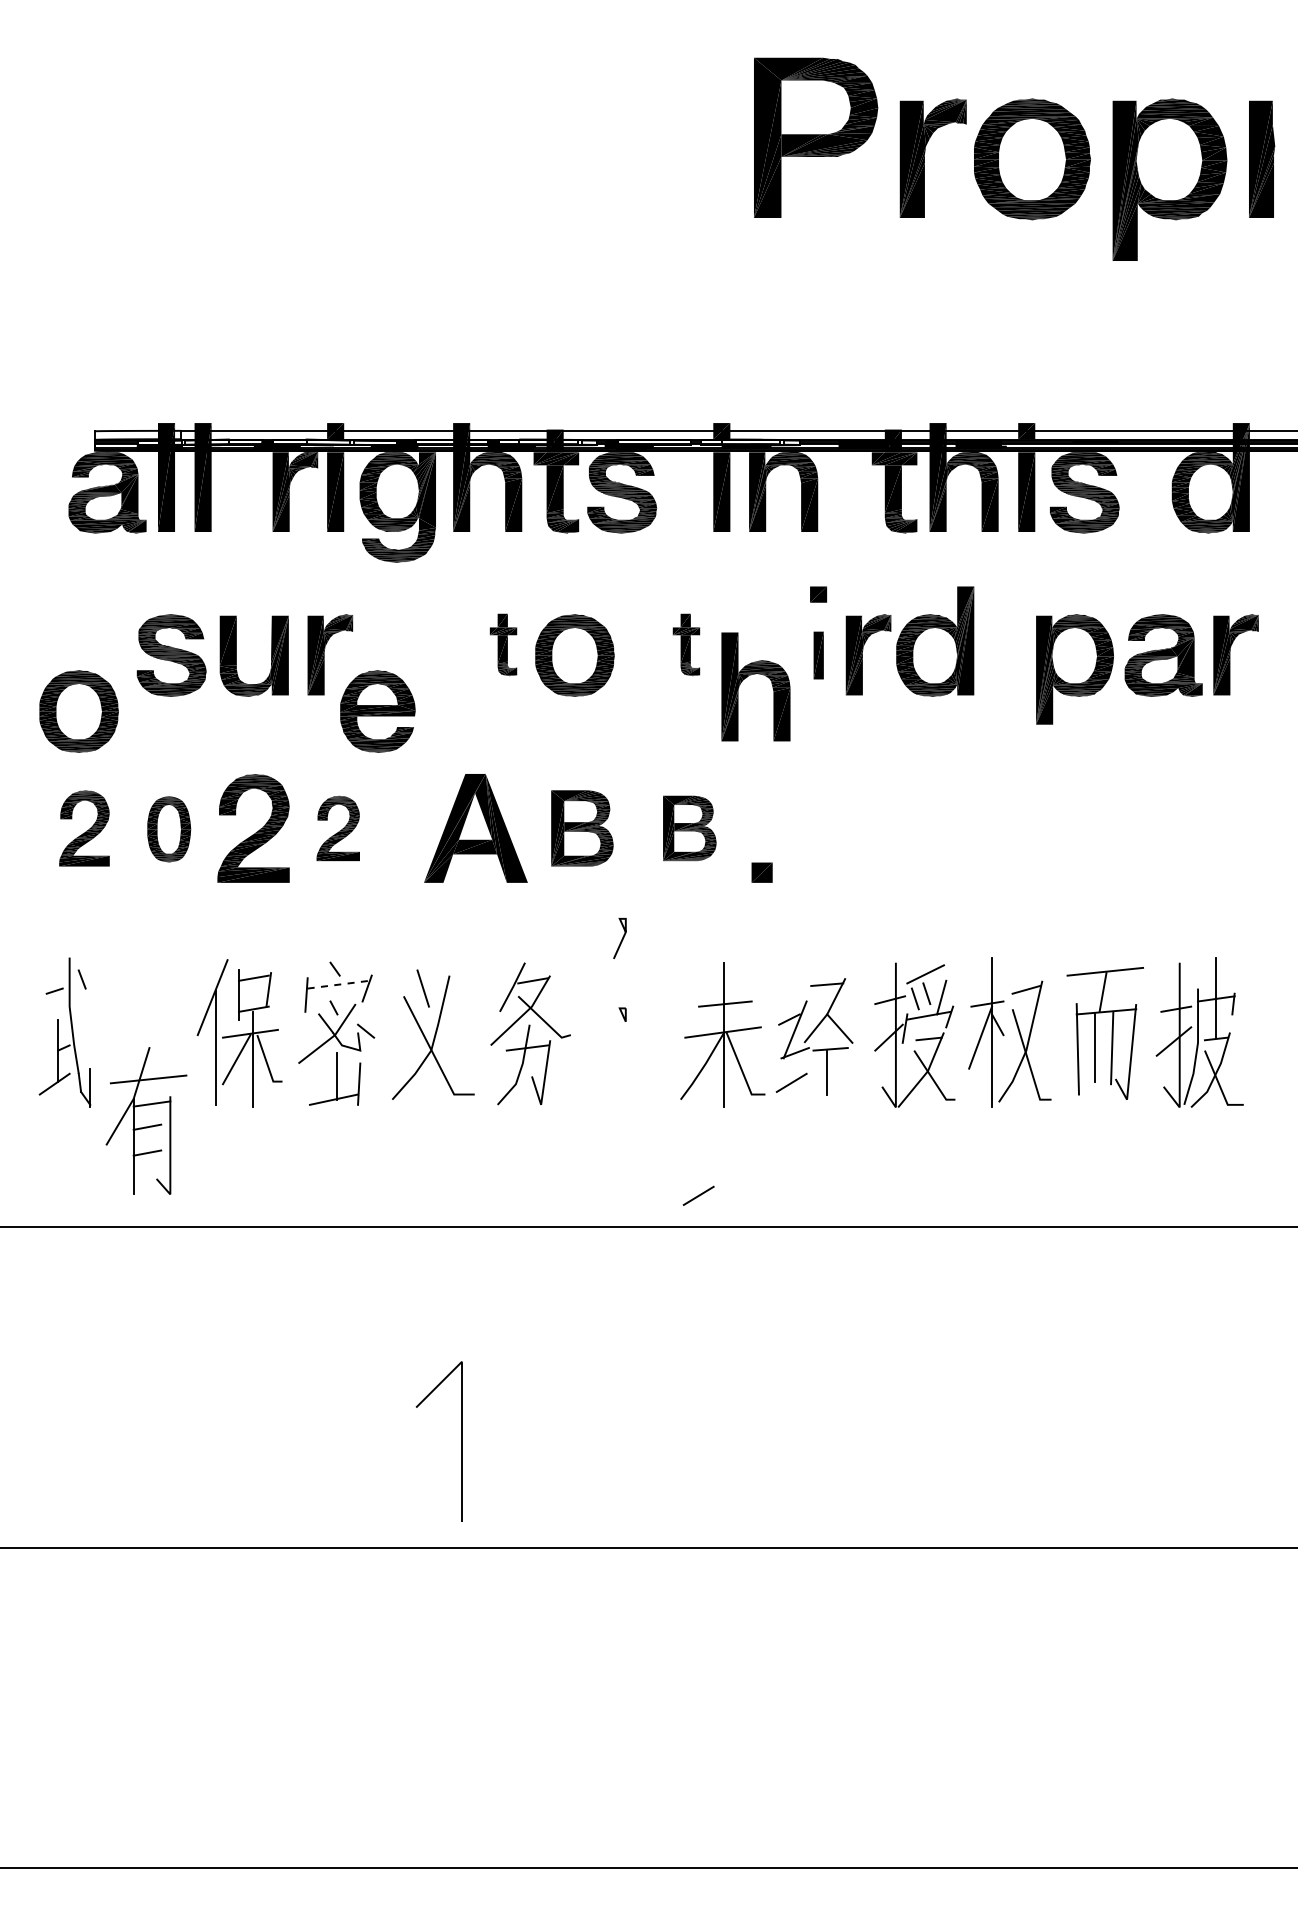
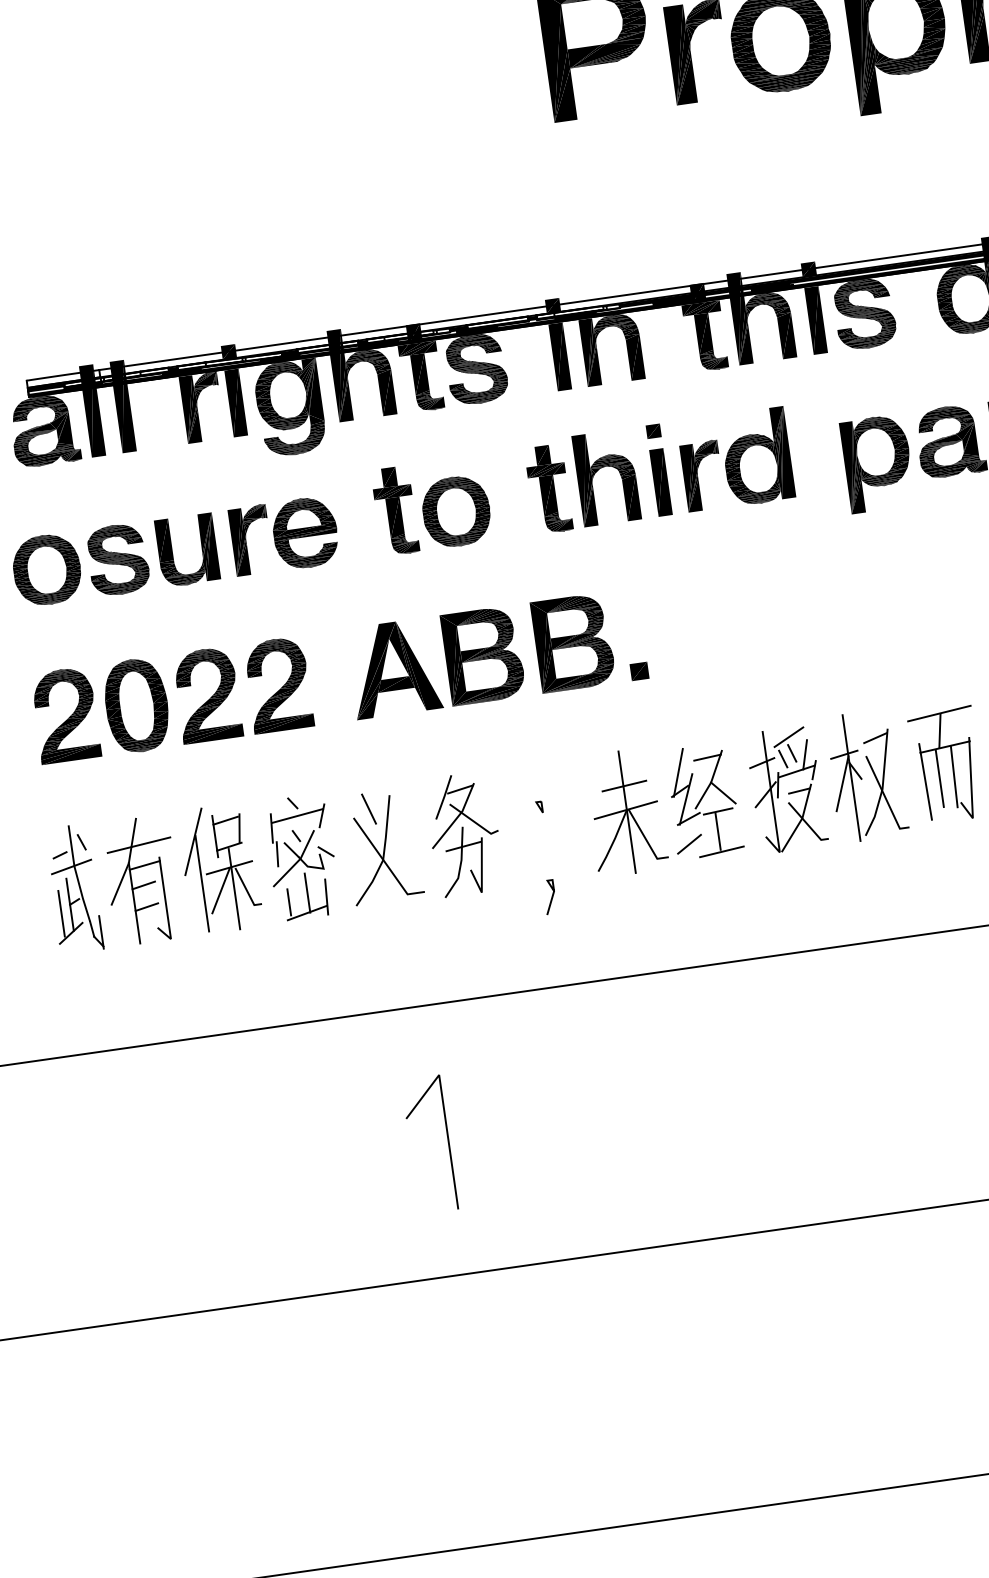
part: (503, 644) -> (395, 510), size x1.67
part: (686, 644) -> (548, 488), size x1.67
part: (818, 655) -> (660, 482), size x1.67
part: (751, 675) -> (601, 468), moved
part: (78, 711) -> (46, 569), moved
part: (377, 711) -> (305, 533), moved
part: (84, 828) -> (65, 715), size x1.43
part: (338, 828) -> (278, 684), size x1.67
part: (582, 828) -> (483, 655), size x1.43
part: (689, 828) -> (573, 643), size x1.67
part: (168, 829) -> (136, 706), size x1.67
line: (621, 939) -> (551, 897), moved
line: (339, 984) -> (298, 815), dashed -> solid
line: (790, 997) -> (678, 772), added
line: (66, 1006) -> (71, 866), added
line: (308, 1025) -> (277, 853), added
line: (46, 1059) -> (61, 913), added
line: (314, 1083) -> (289, 901), added
line: (828, 1096) -> (721, 851), added
part: (146, 1120) -> (142, 879), moved
line: (698, 1195) -> (624, 949), removed
line: (461, 1441) -> (448, 1141), moved

